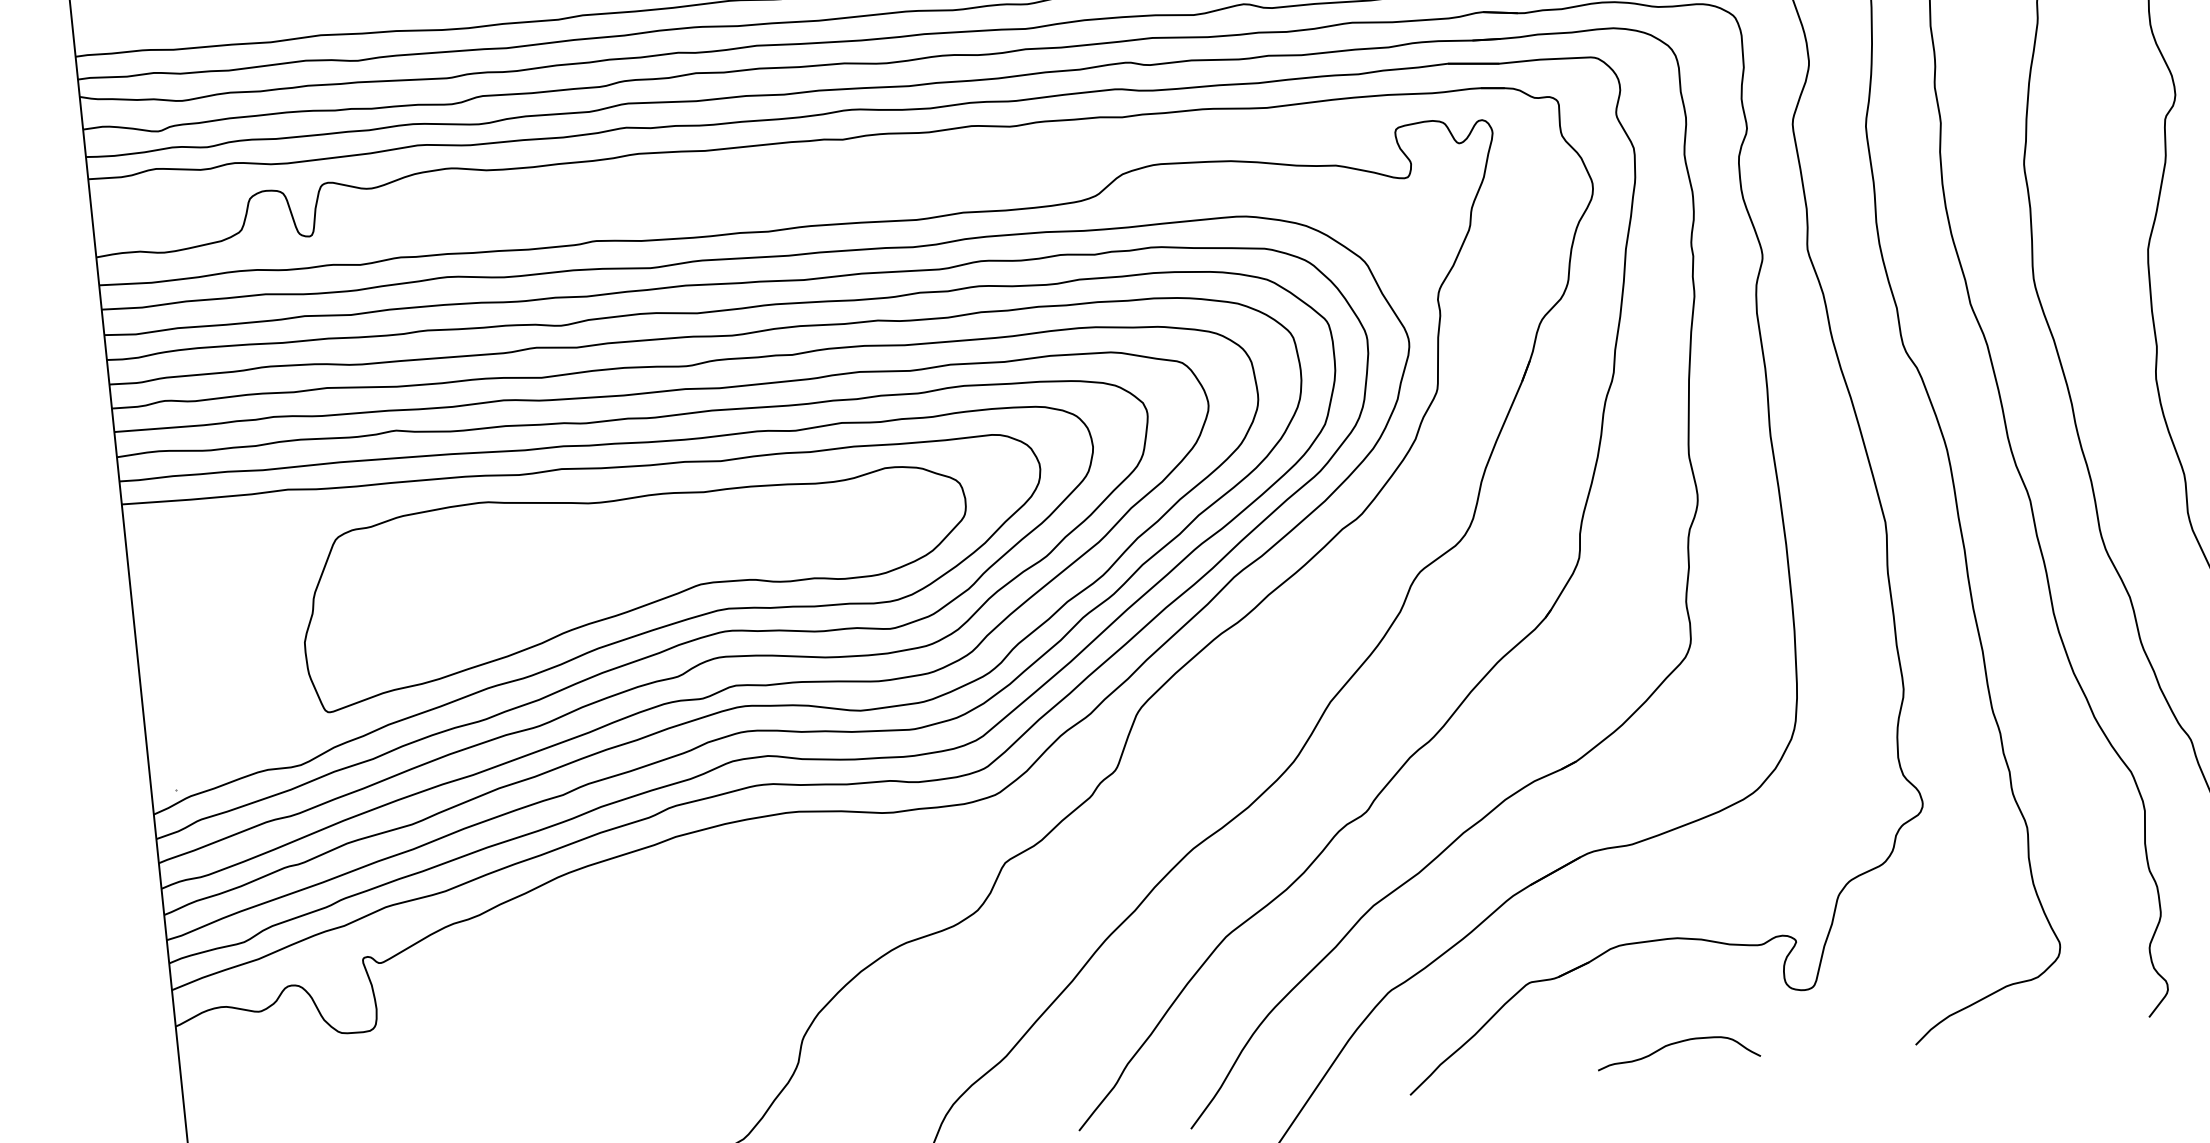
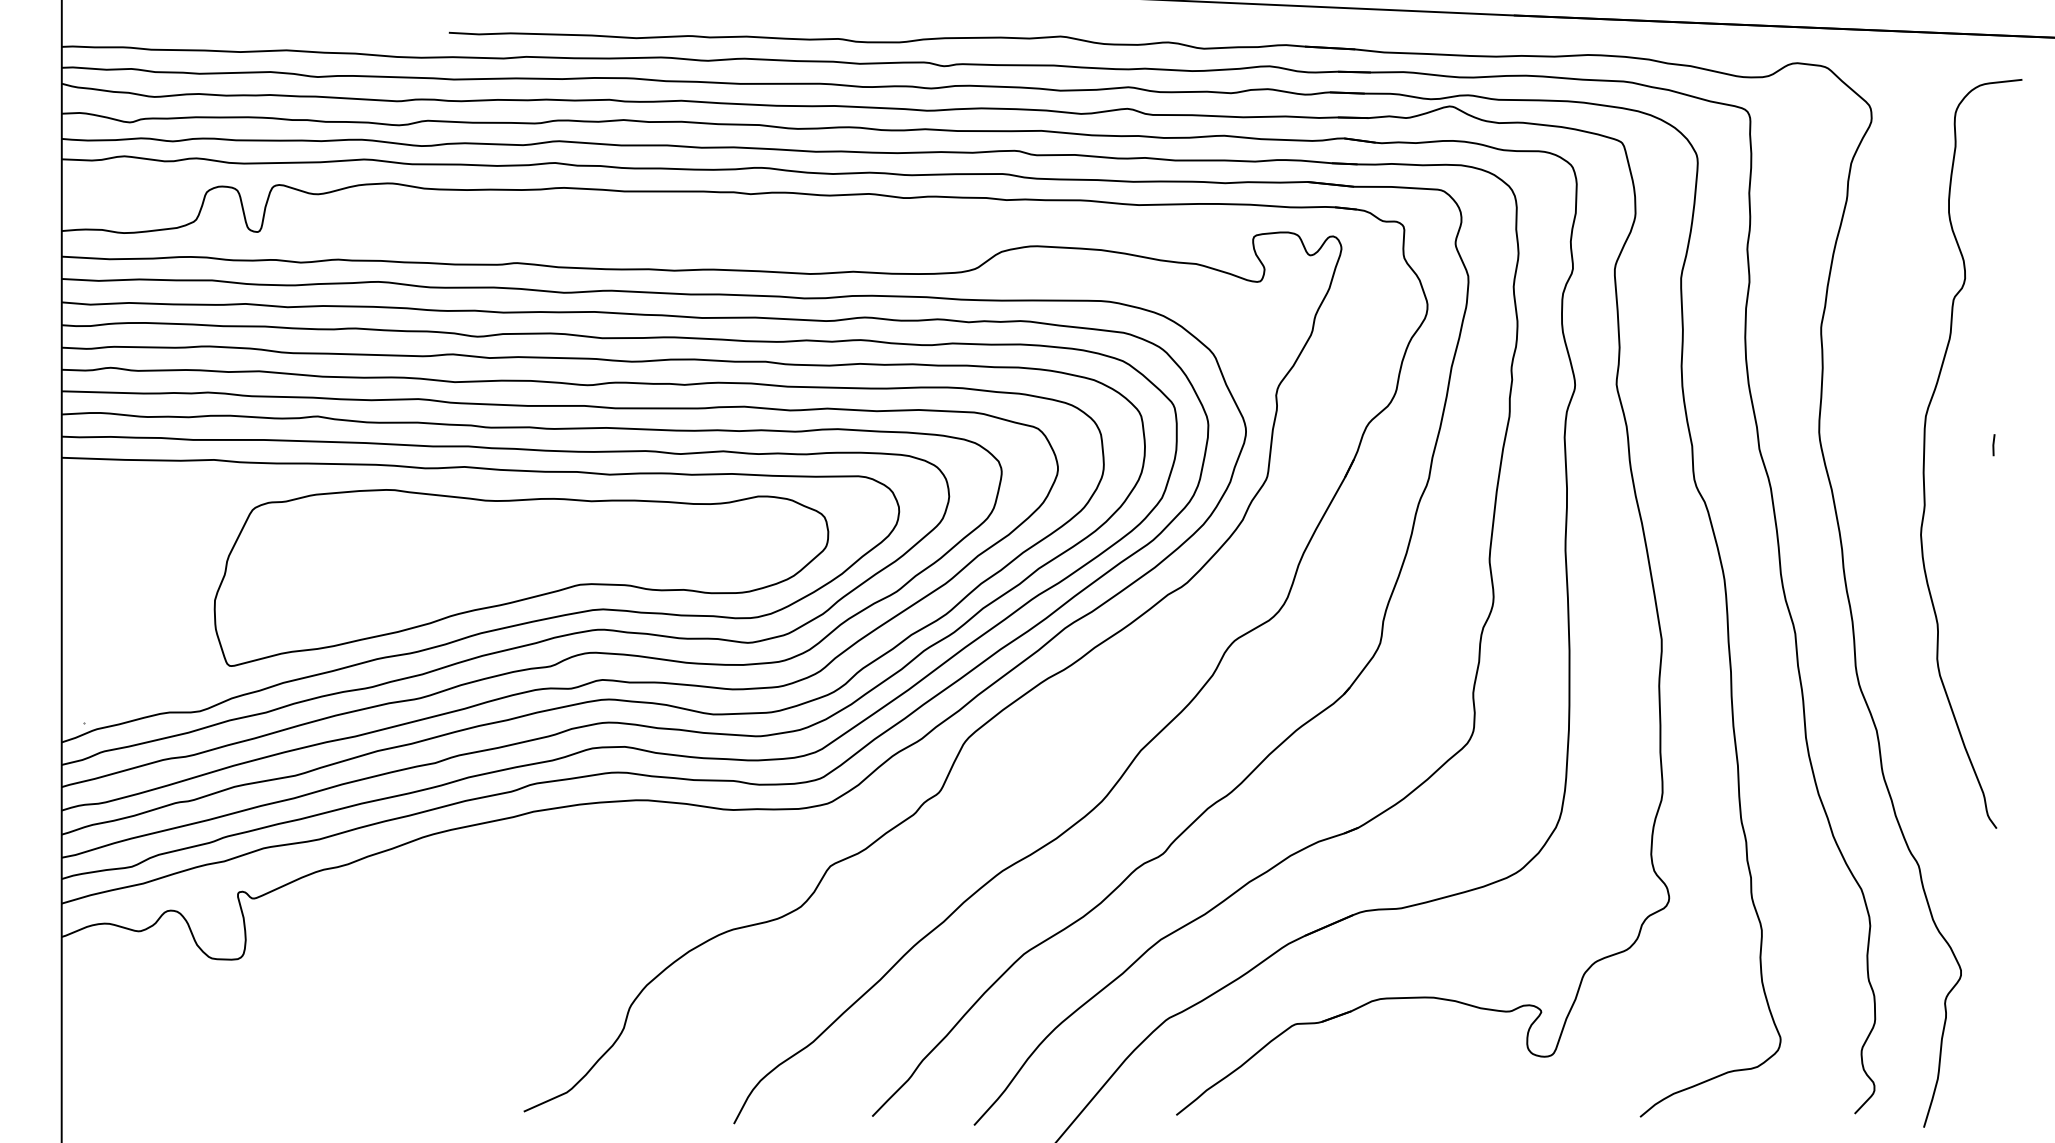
curve: (1677, 1043) -> (1423, 1093), removed

